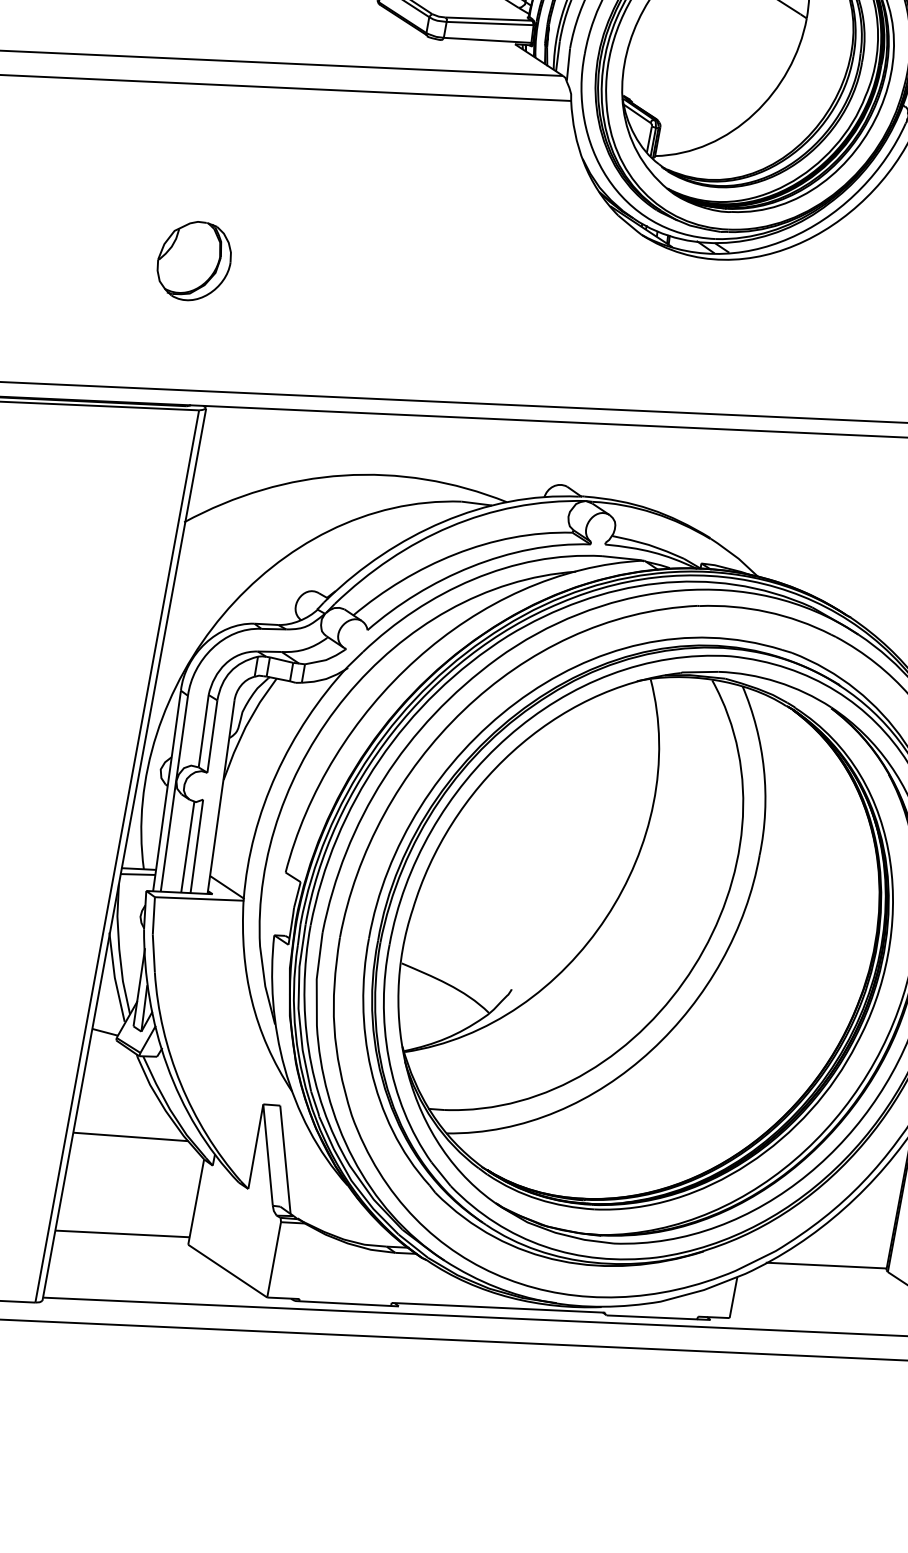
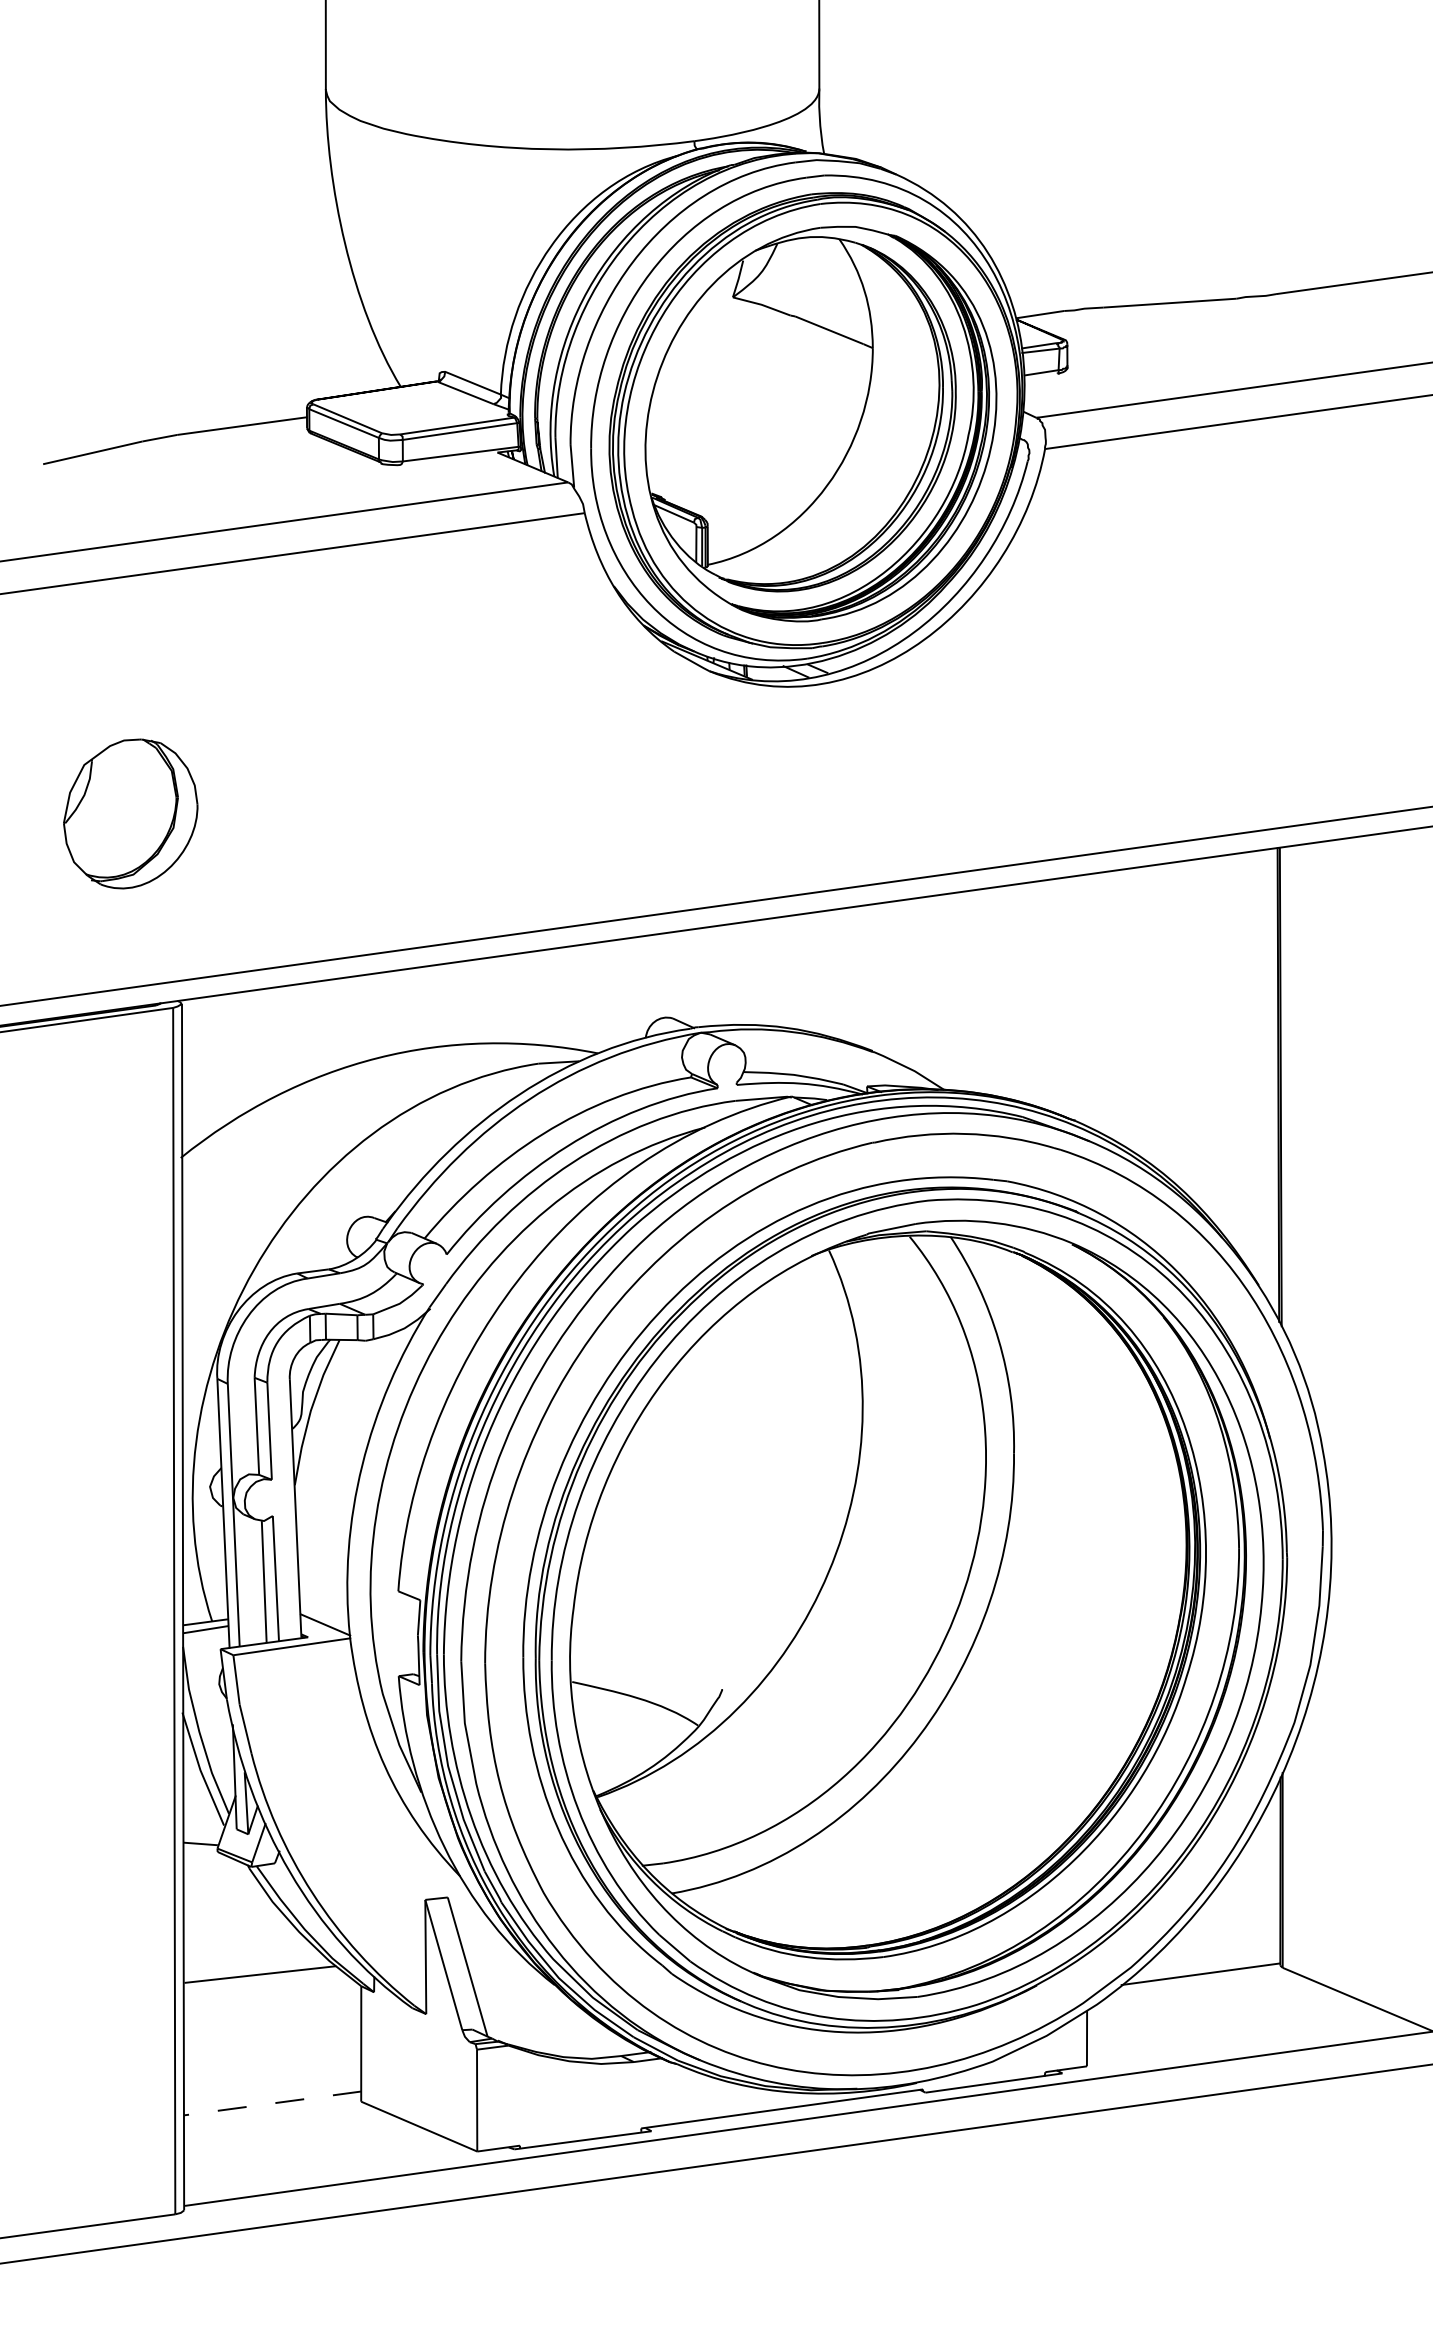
part: (194, 261) -> (130, 814), size x1.4
line: (123, 1234) -> (273, 2103), solid -> dashed

